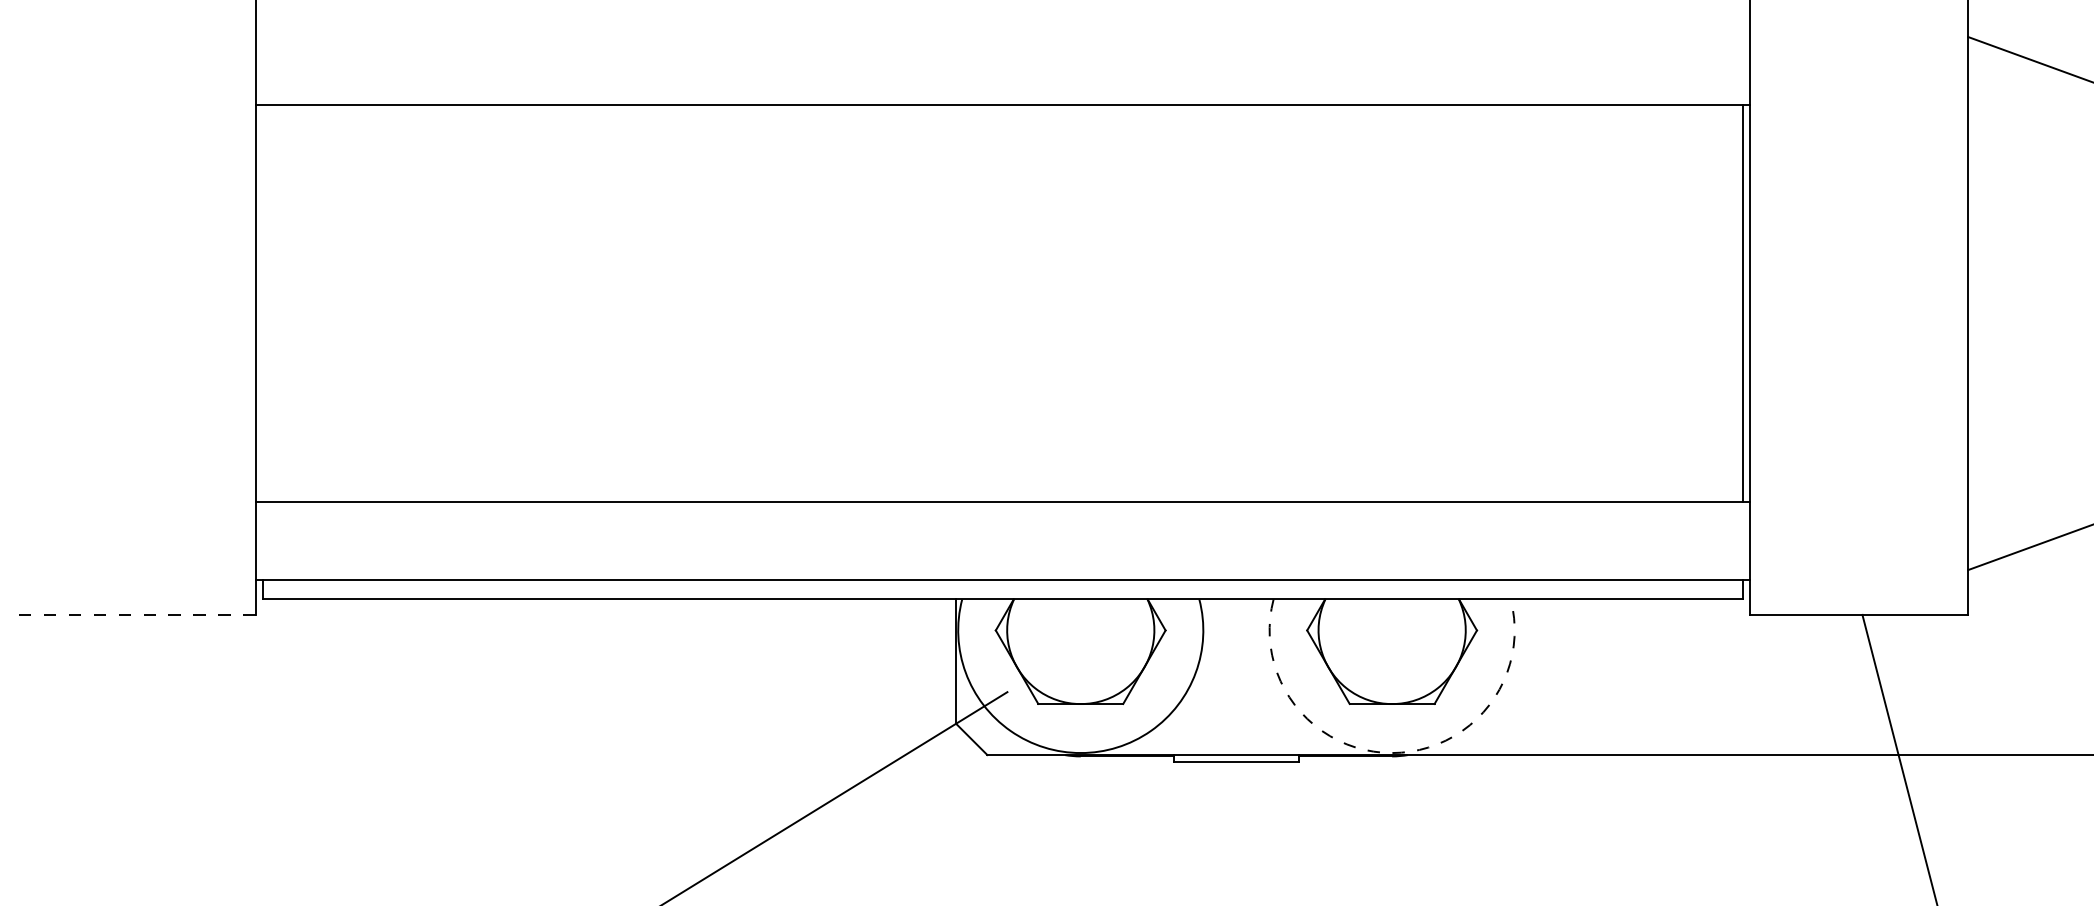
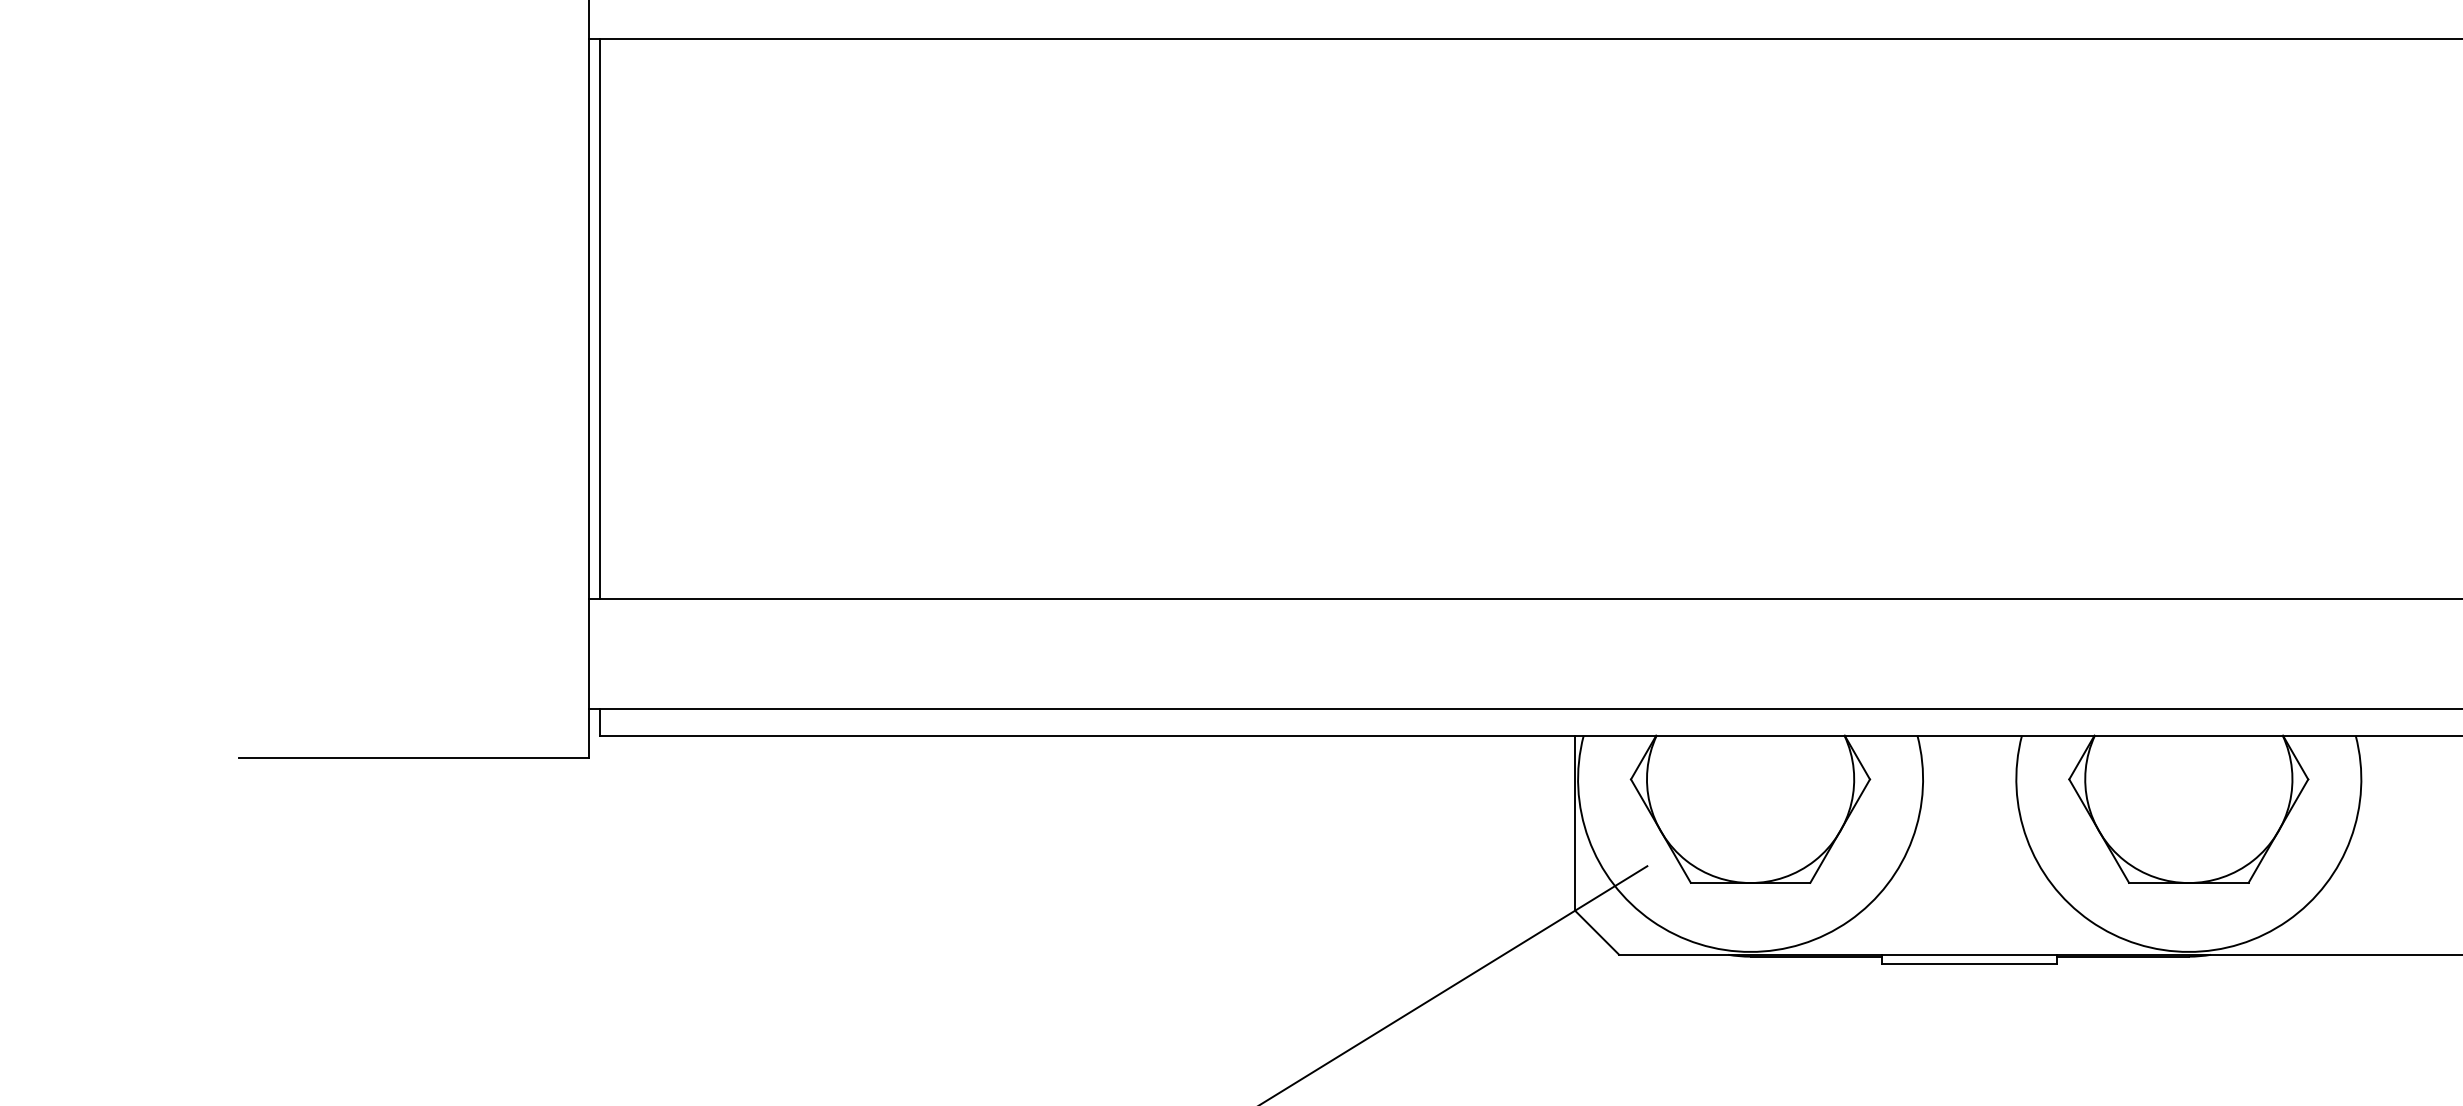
line: (263, 303) -> (600, 319), added
line: (131, 614) -> (414, 756), dashed -> solid
arc: (1392, 753) -> (2189, 952), dashed -> solid

